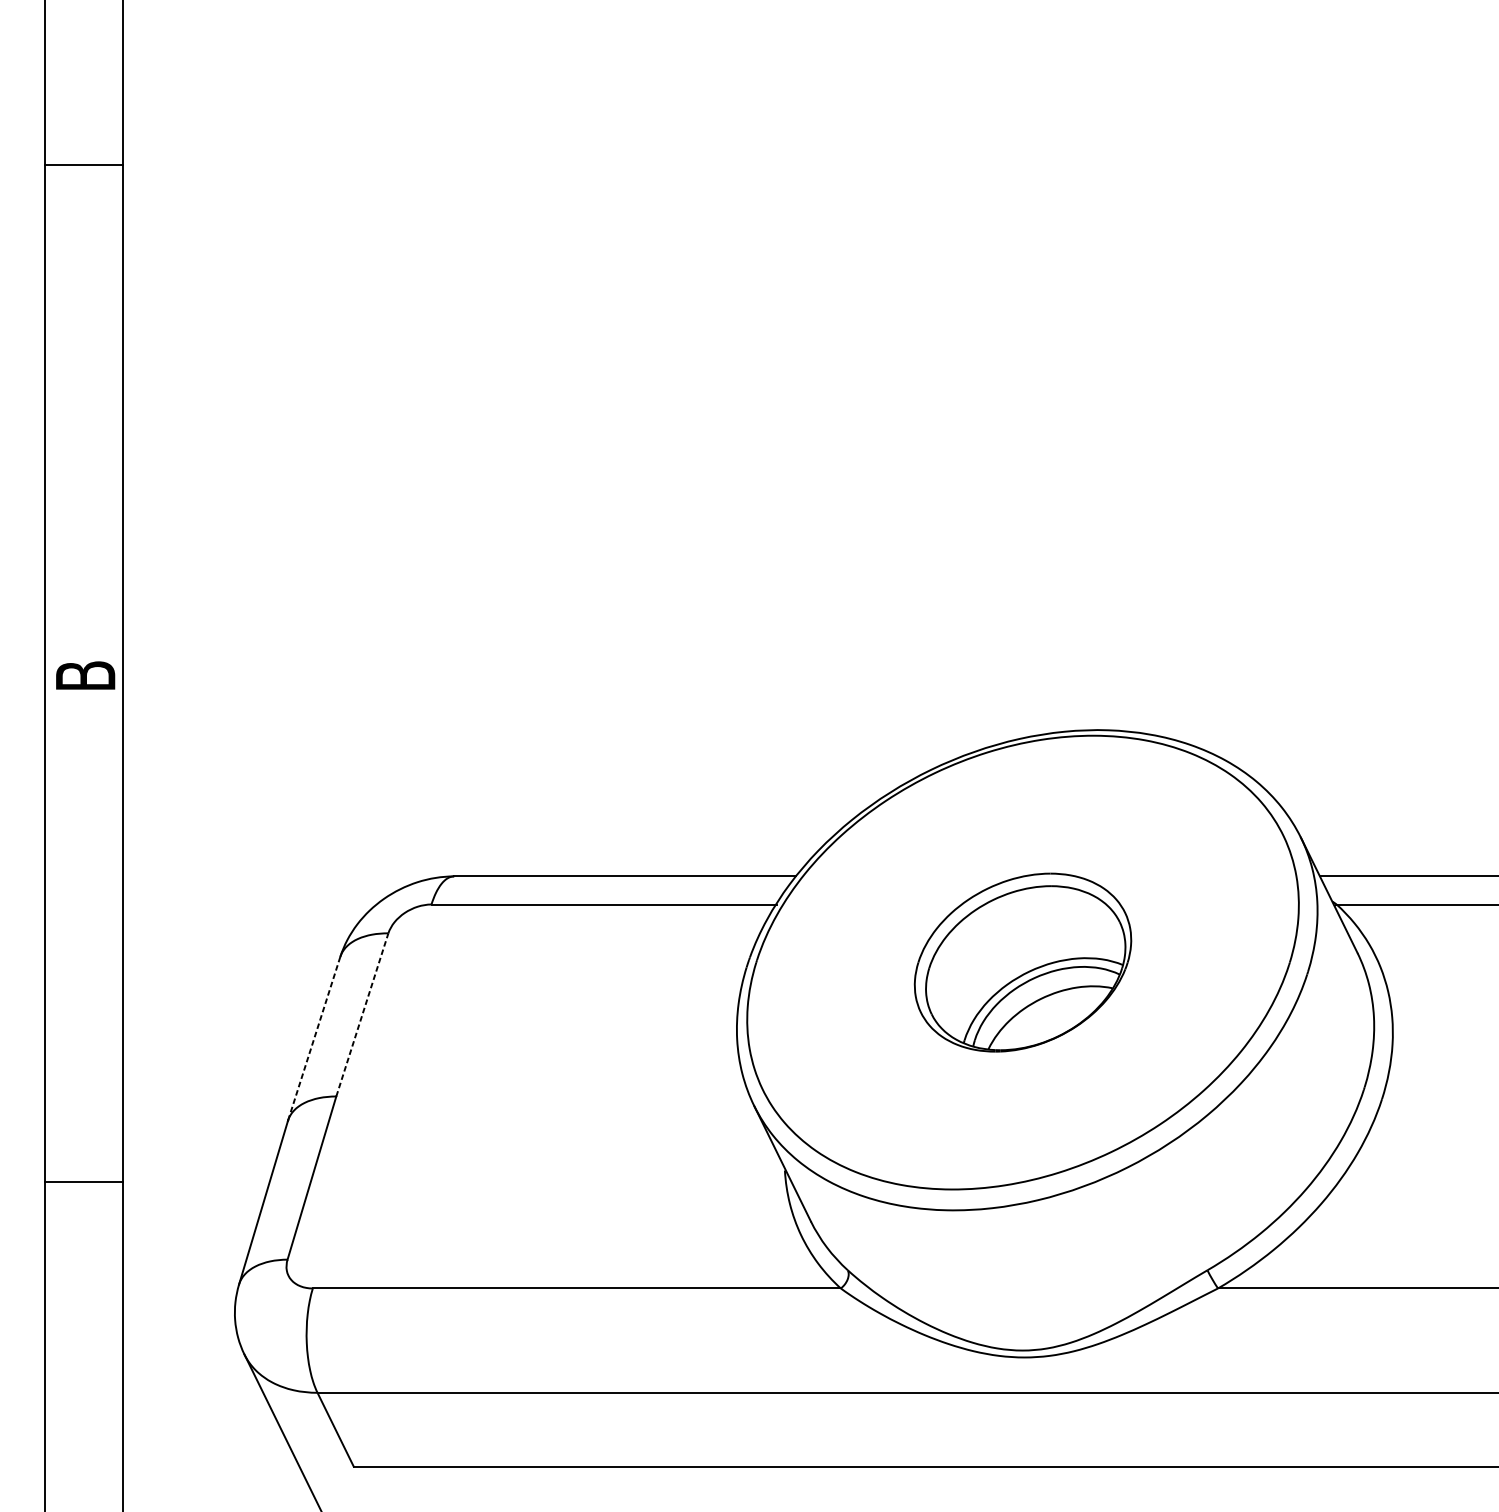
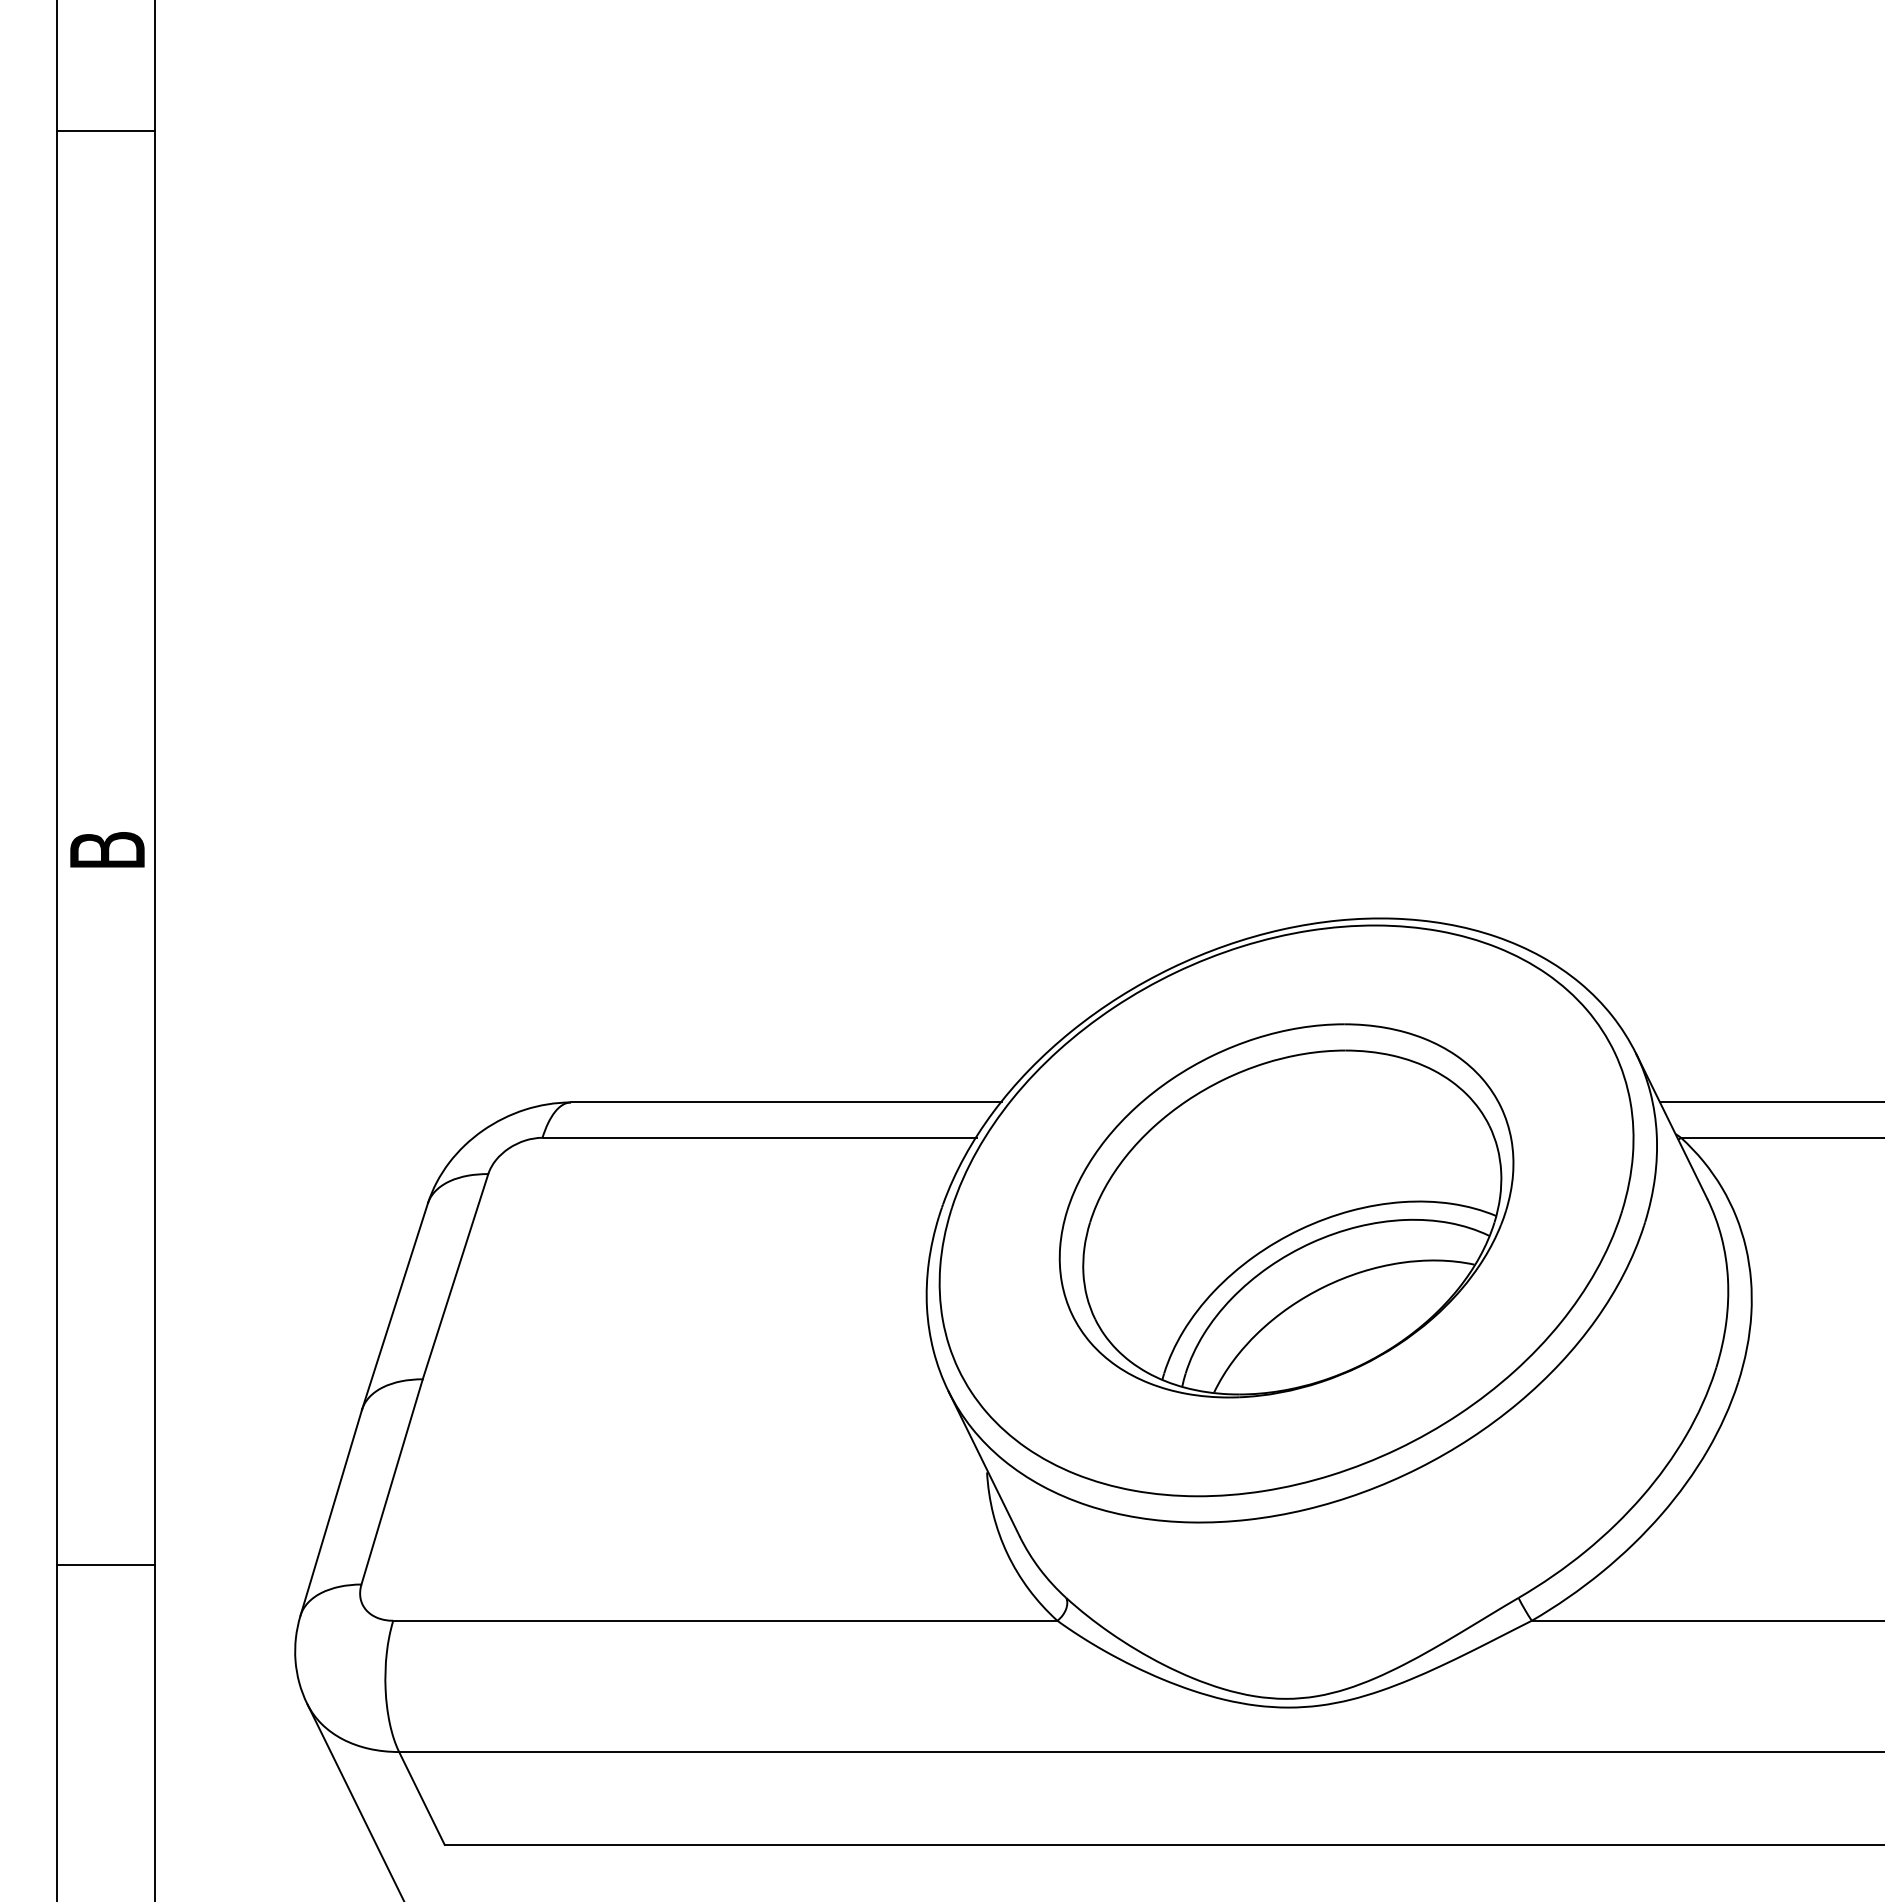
line: (84, 165) -> (105, 131), moved
part: (1022, 962) -> (1286, 1210), size x1.67
line: (362, 1014) -> (455, 1276), dashed -> solid
line: (313, 1038) -> (394, 1306), dashed -> solid
line: (84, 1182) -> (105, 1565), moved

